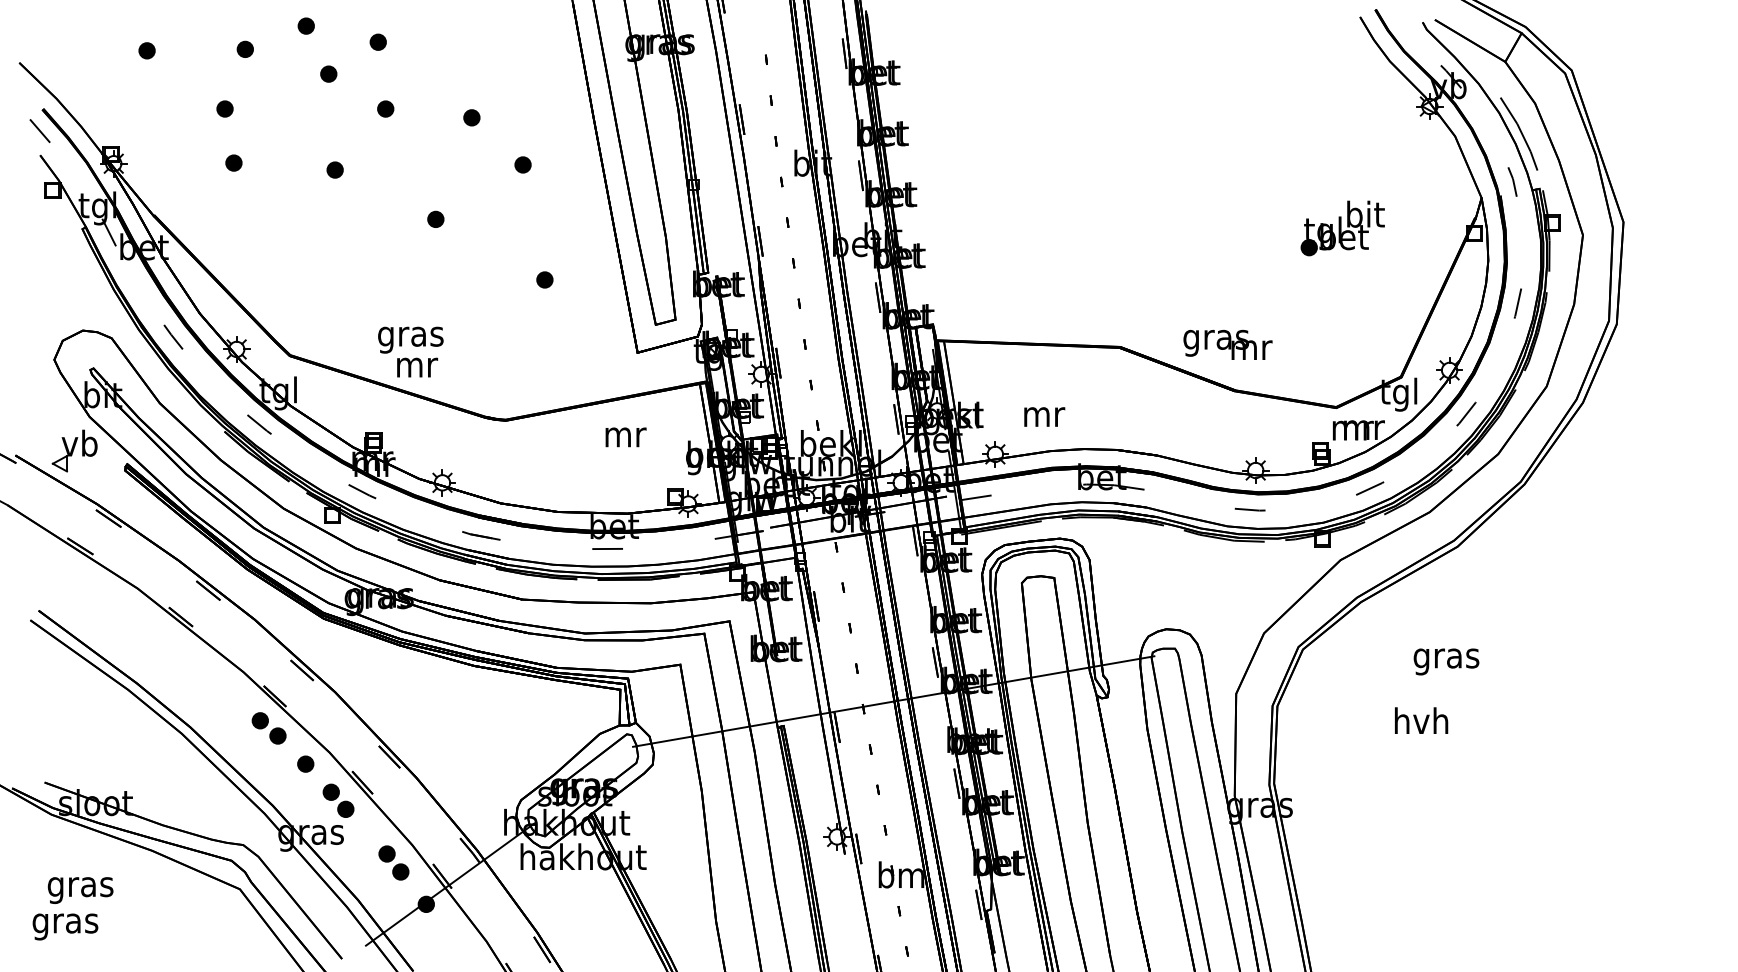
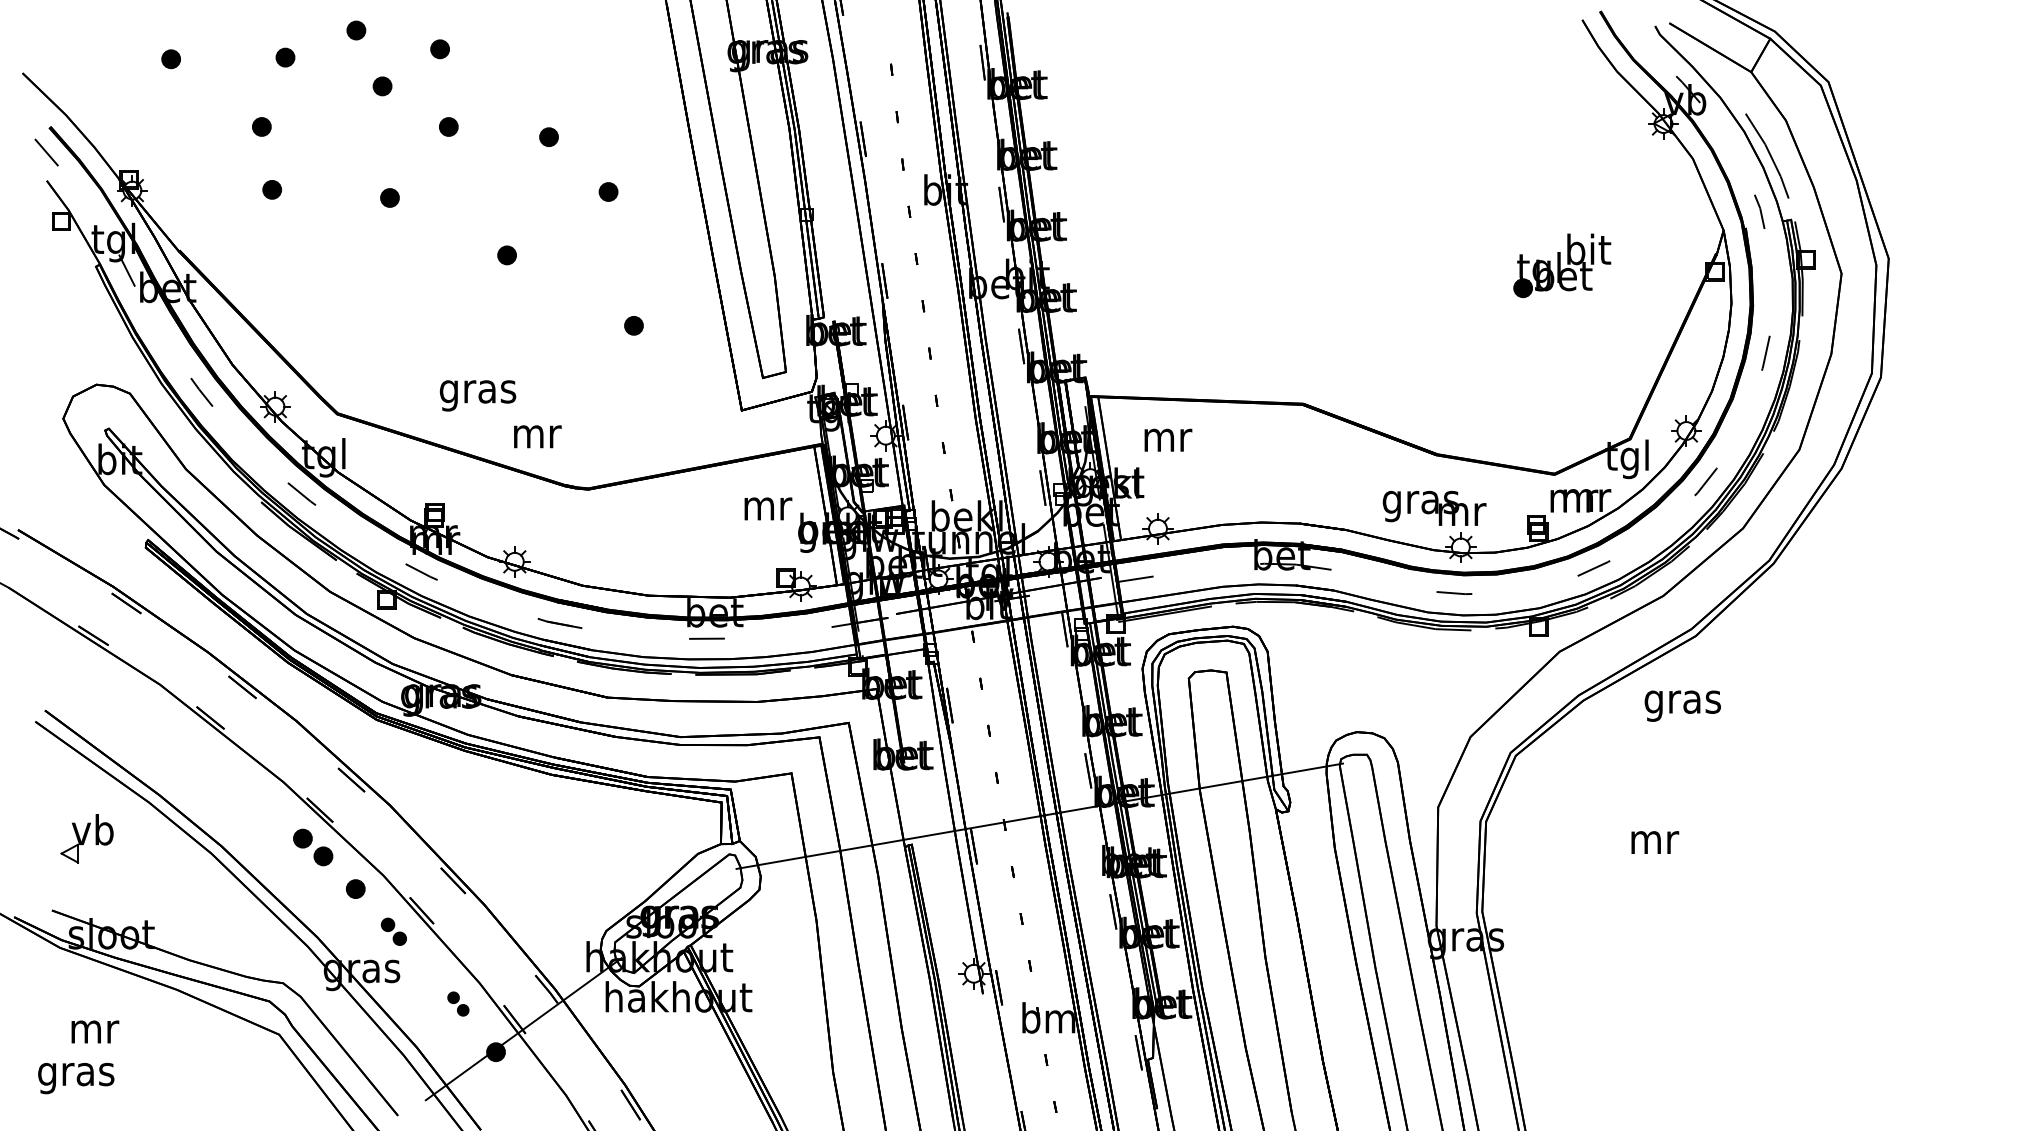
text: (1227, 344) -> (1434, 507), moved
text: (417, 367) -> (537, 436), moved
text: (1044, 416) -> (1168, 439), moved
text: (626, 437) -> (768, 508), moved
part: (74, 450) -> (86, 838), moved
text: (1446, 661) -> (1682, 705), moved
text: (1421, 719) -> (1653, 837), hvh -> mr
part: (338, 800) -> (393, 931), size x0.7
part: (394, 862) -> (458, 1003), size x0.6
text: (80, 890) -> (93, 1035), gras -> mr

